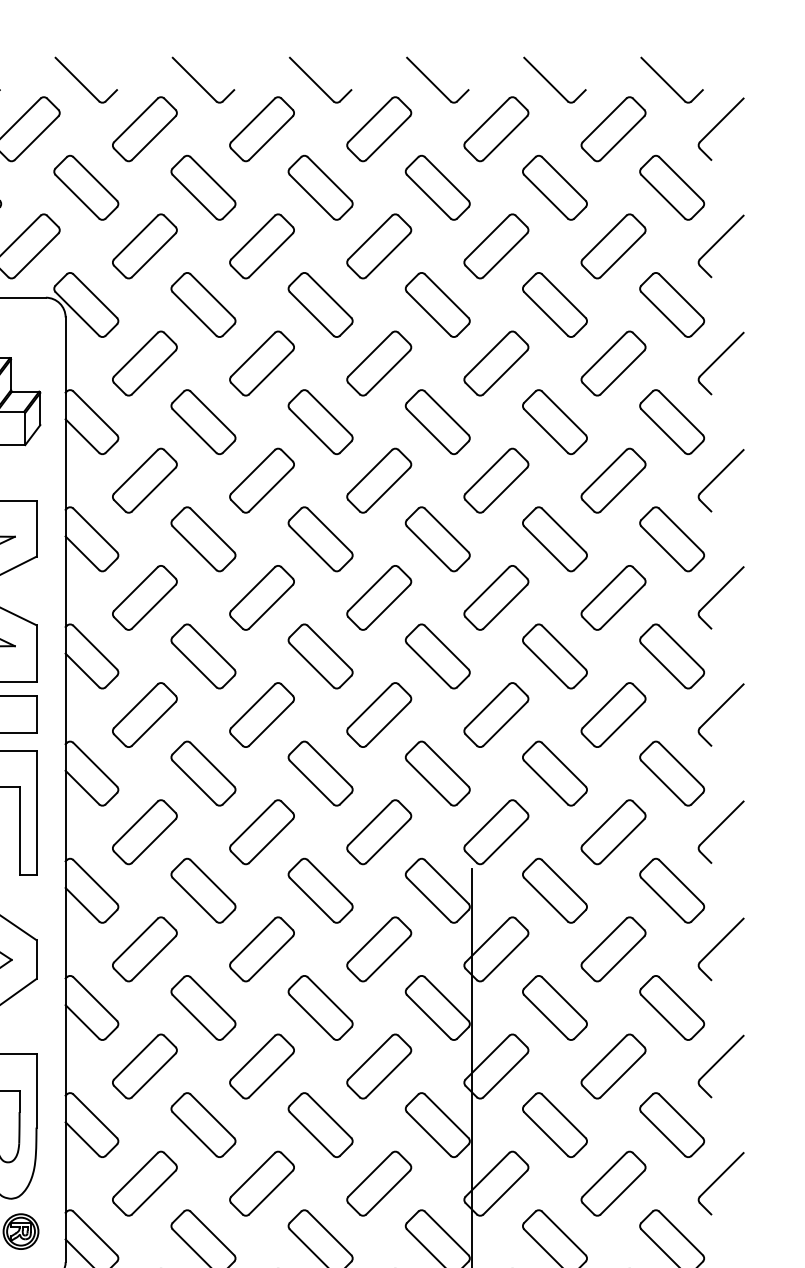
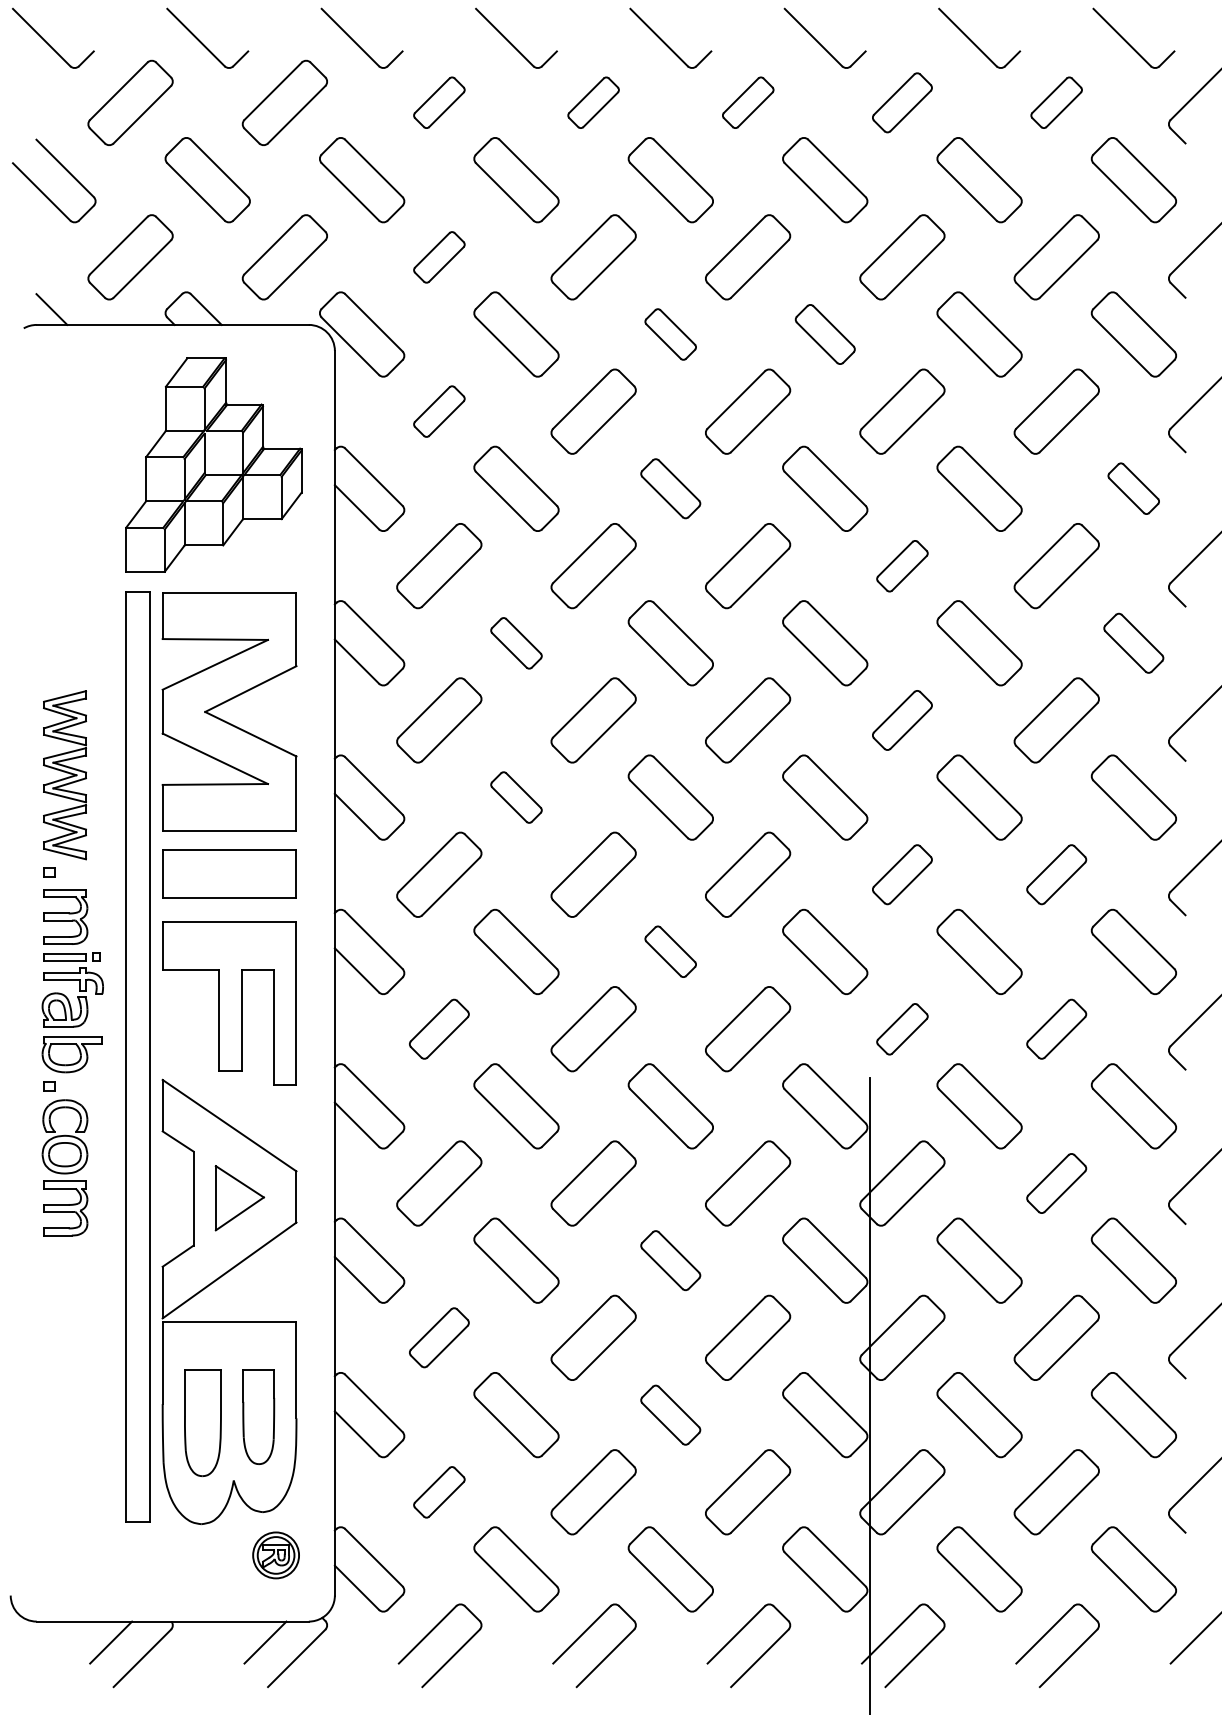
part: (145, 128) -> (439, 102), size x0.6
part: (261, 128) -> (593, 102), size x0.6
part: (379, 128) -> (748, 102), size x0.6
part: (496, 128) -> (902, 102), size x0.7
part: (613, 128) -> (1056, 102), size x0.6
part: (145, 246) -> (439, 257), size x0.6
part: (320, 304) -> (670, 334), size x0.6
part: (438, 304) -> (825, 334), size x0.7
part: (145, 363) -> (439, 411), size x0.6
part: (320, 421) -> (670, 488), size x0.7
part: (671, 421) -> (1133, 488), size x0.6
part: (496, 481) -> (902, 566), size x0.6
part: (203, 539) -> (516, 643), size x0.6
part: (671, 539) -> (1133, 643), size x0.7
part: (496, 597) -> (902, 720), size x0.7
part: (203, 656) -> (516, 797), size x0.6
part: (496, 714) -> (902, 874), size x0.7
part: (613, 714) -> (1056, 874), size x0.7
part: (320, 773) -> (670, 951), size x0.6
part: (145, 832) -> (439, 1029), size x0.7
part: (496, 832) -> (902, 1029), size x0.6
part: (613, 832) -> (1056, 1029), size x0.7
part: (613, 949) -> (1056, 1183), size x0.7
part: (320, 1007) -> (670, 1260), size x0.7
part: (145, 1066) -> (439, 1337), size x0.7
part: (320, 1125) -> (670, 1415), size x0.7
part: (145, 1183) -> (439, 1492), size x0.6

